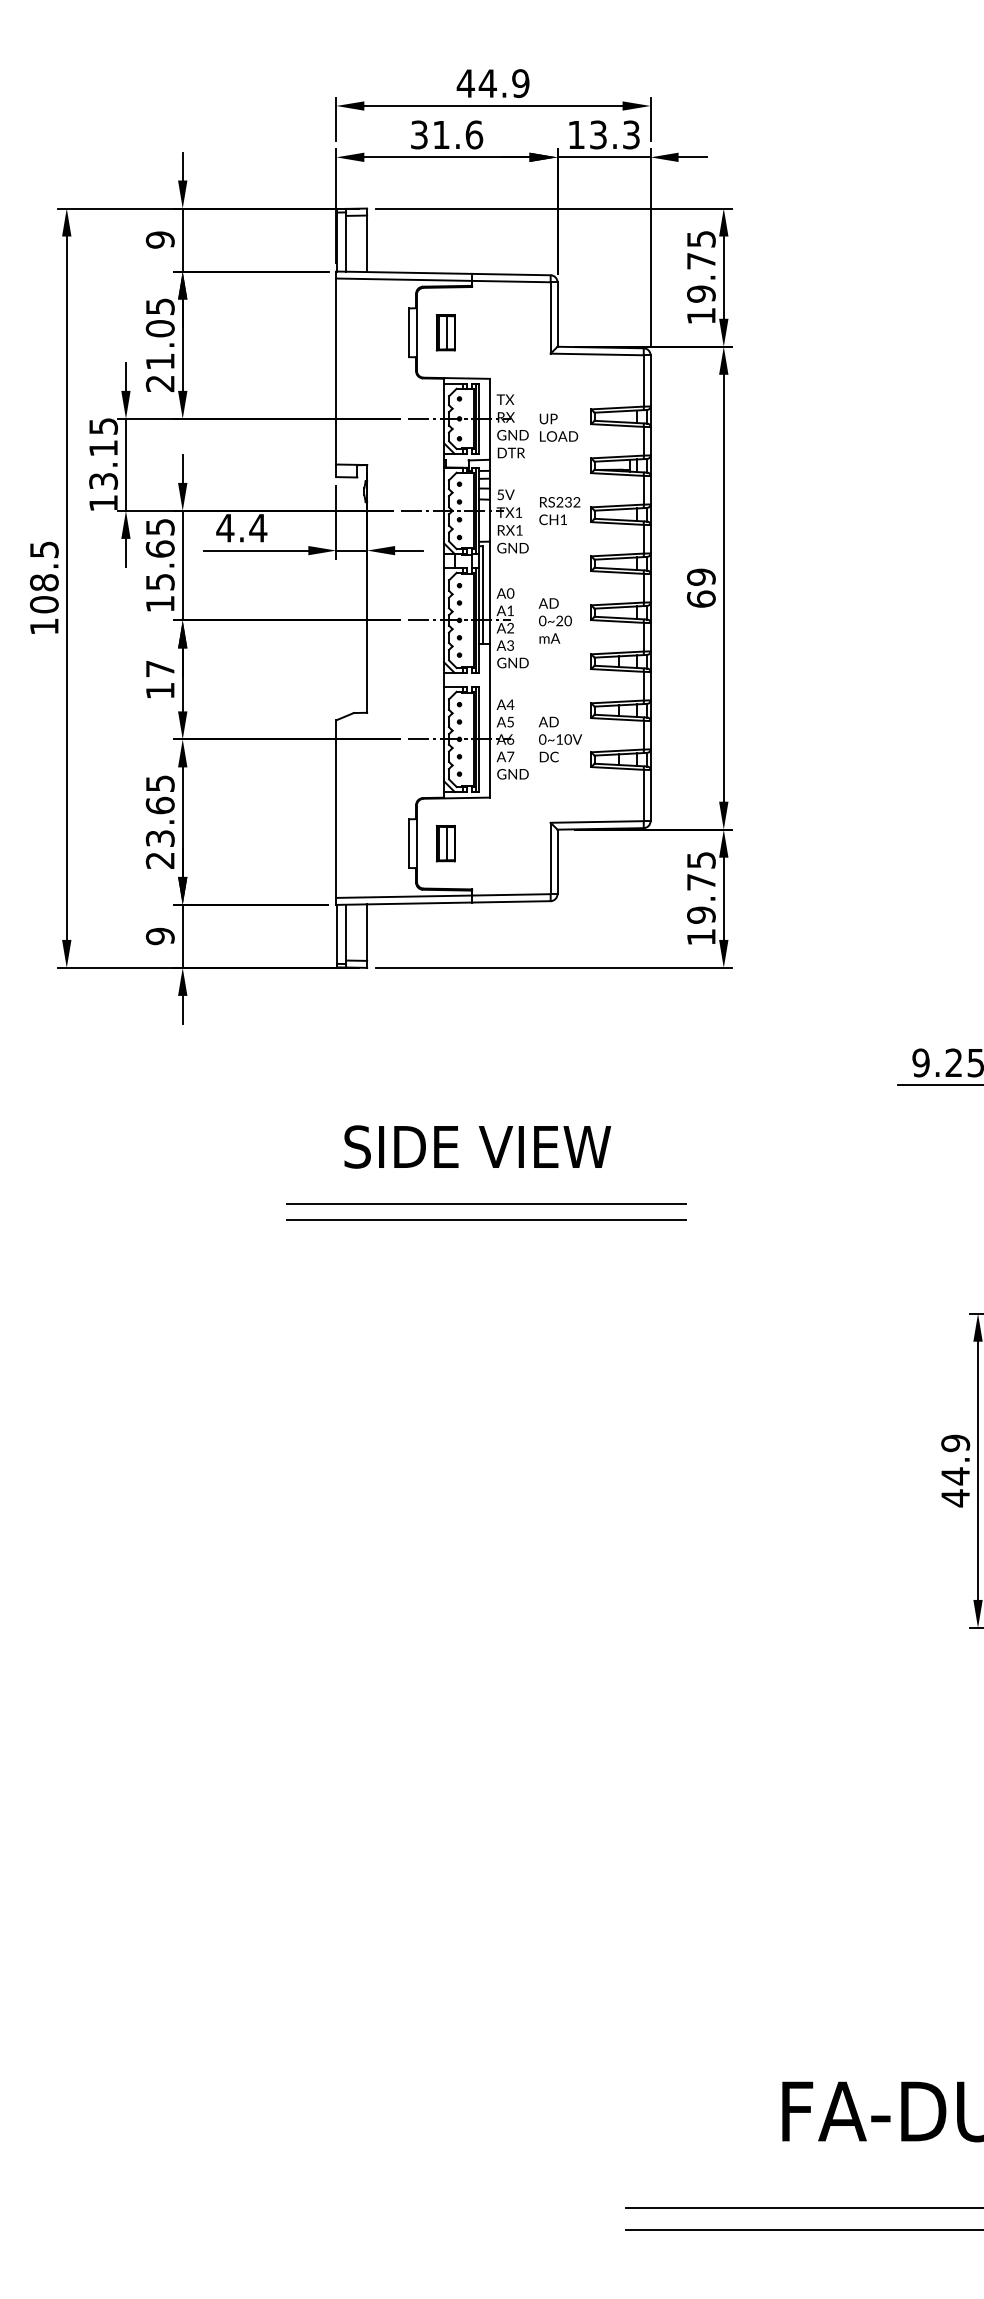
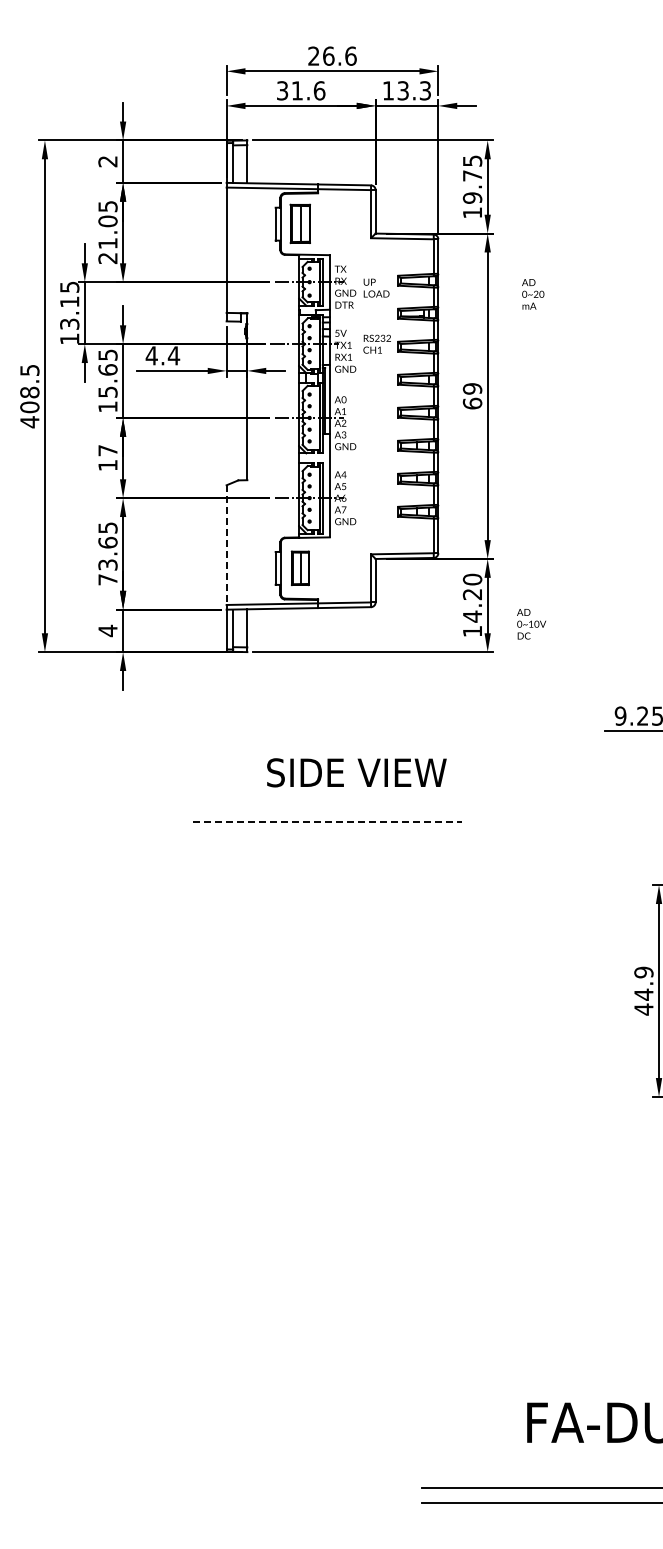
text: (492, 82) -> (331, 55), 44.9 -> 26.6
text: (159, 239) -> (107, 161), 9 -> 2
part: (445, 333) -> (300, 224), size x1.6
text: (555, 621) -> (533, 294), moved
text: (43, 627) -> (29, 422), 108.5 -> 408.5
text: (560, 739) -> (531, 624), moved
line: (336, 809) -> (226, 545), solid -> dashed
part: (445, 843) -> (300, 568), size x1.4
text: (159, 860) -> (107, 579), 23.65 -> 73.65
text: (701, 886) -> (472, 597), 19.75 -> 14.20
text: (159, 935) -> (107, 630), 9 -> 4
text: (477, 1146) -> (356, 772), moved
line: (486, 1204) -> (327, 811), removed
line: (487, 1220) -> (328, 822), solid -> dashed

